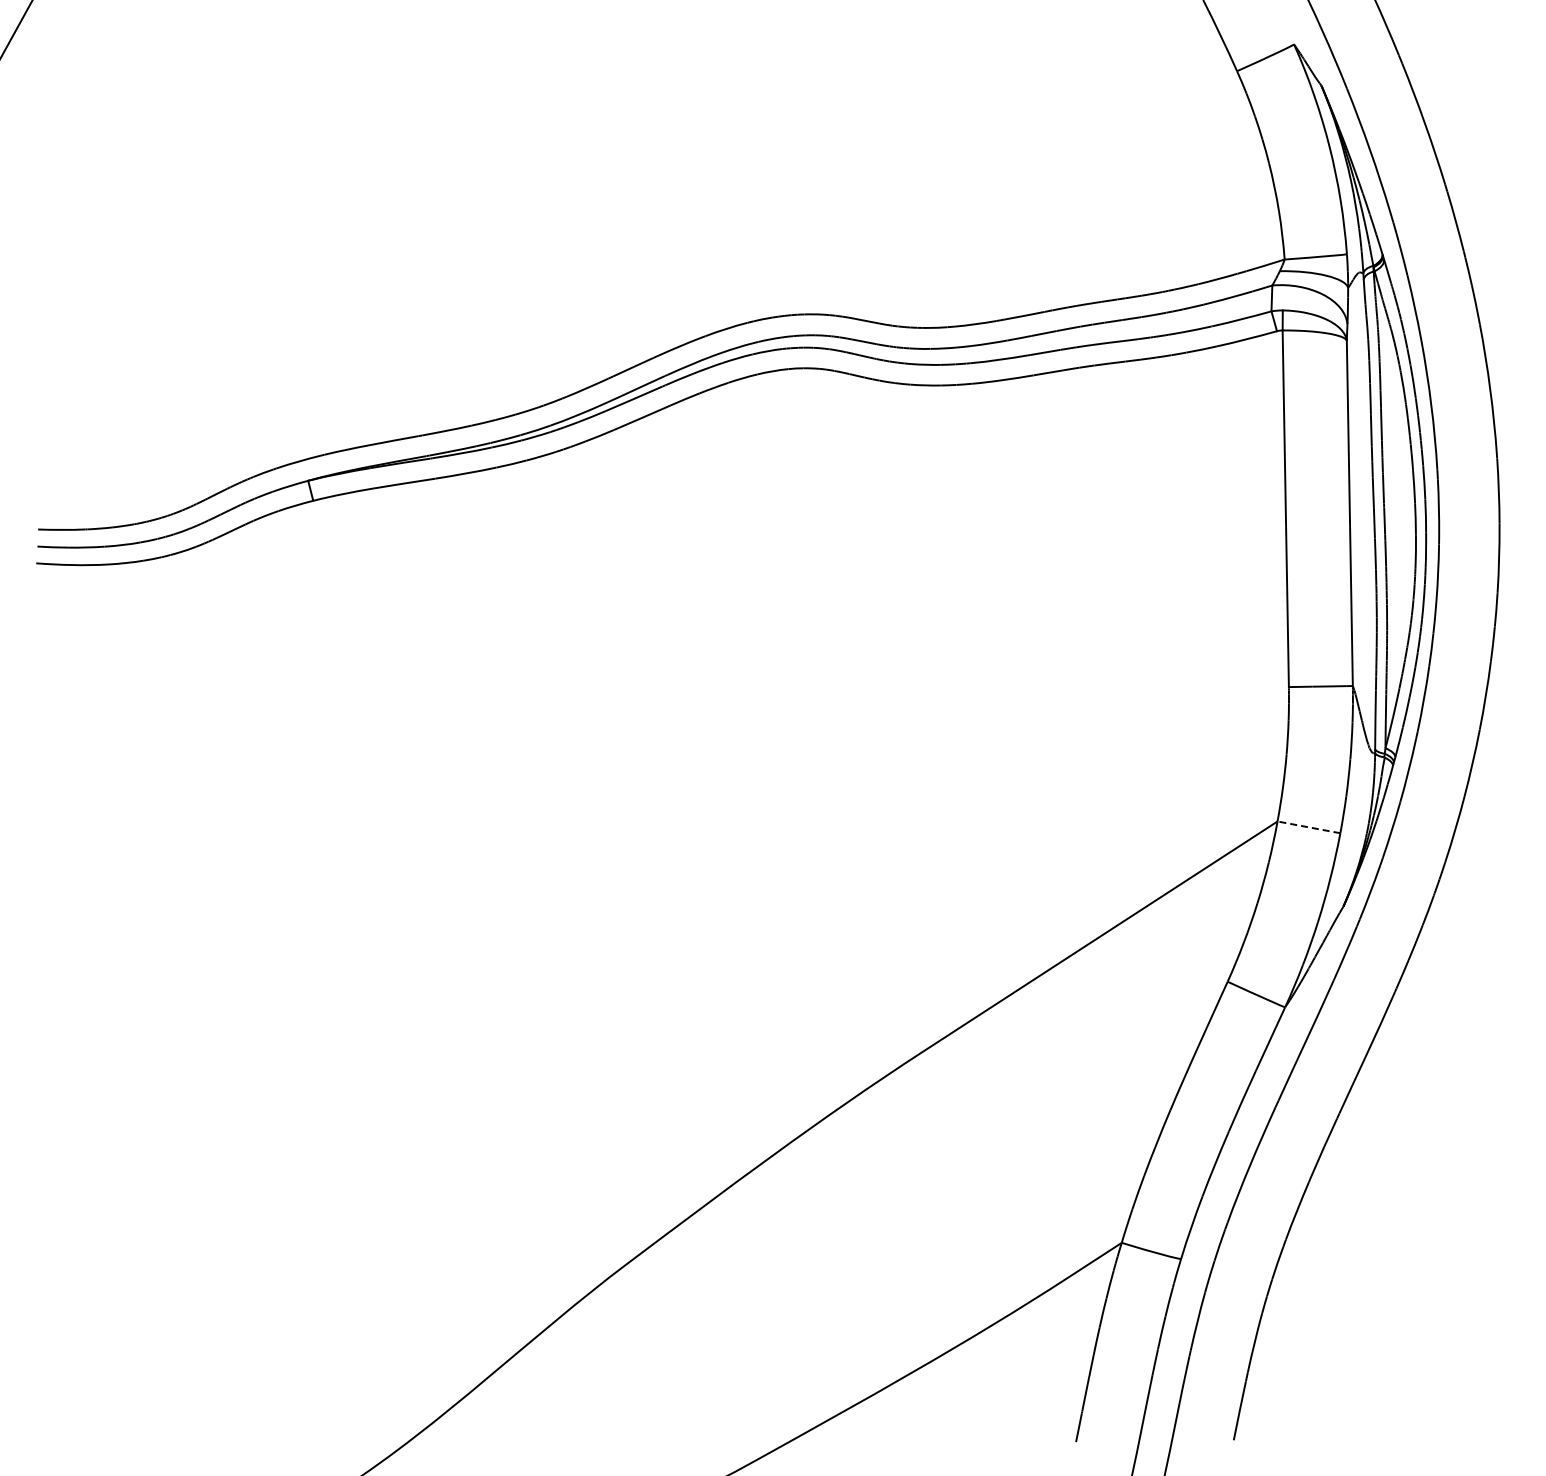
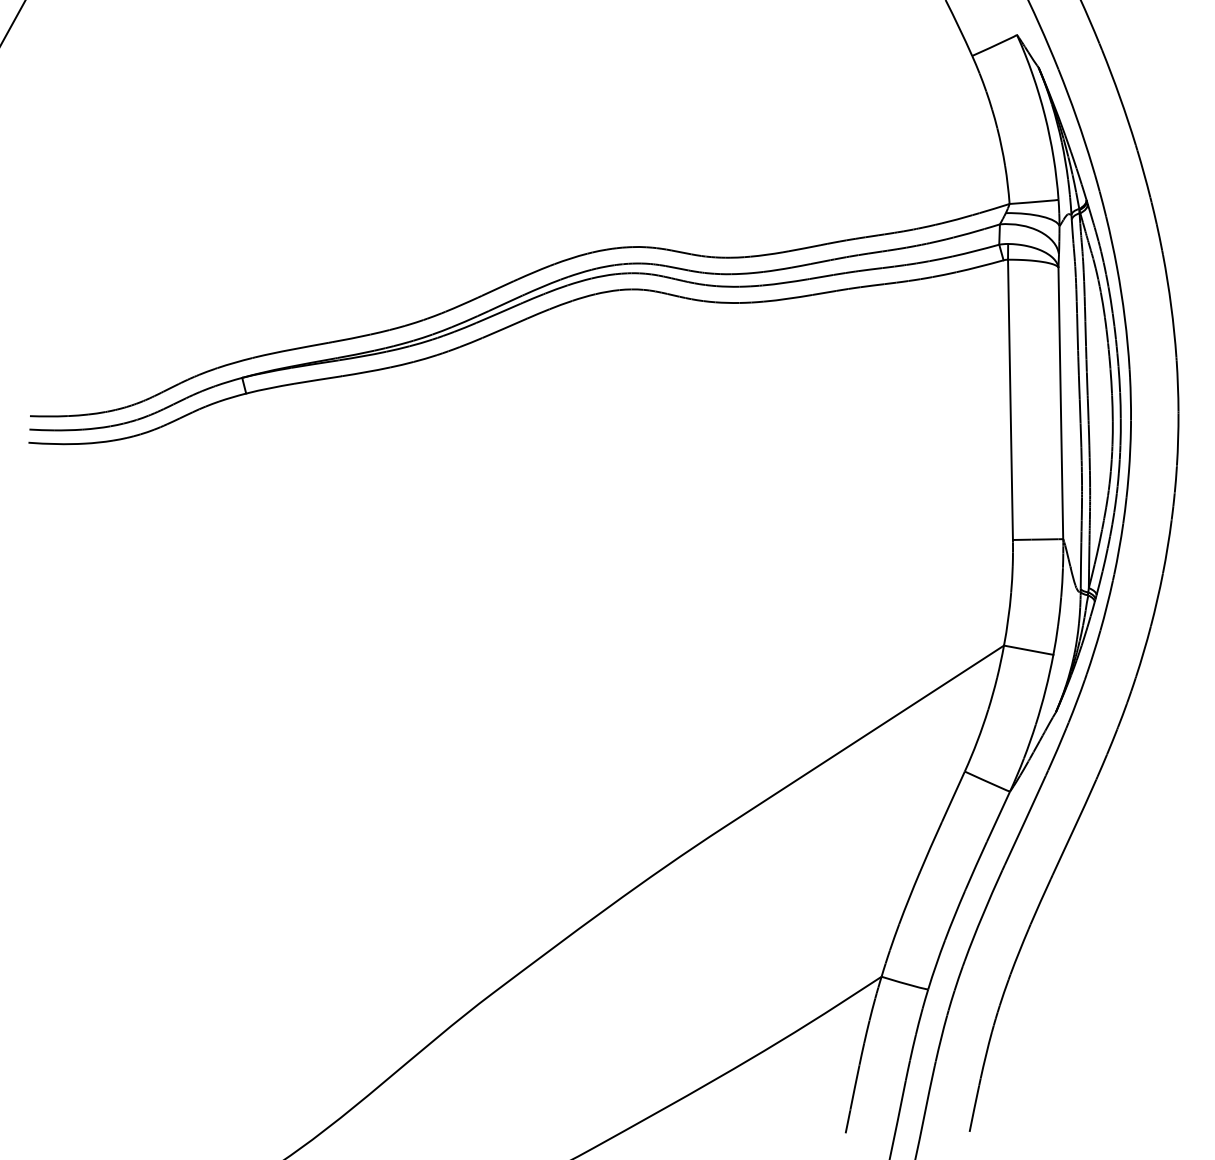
line: (1308, 827) -> (1028, 650), dashed -> solid

